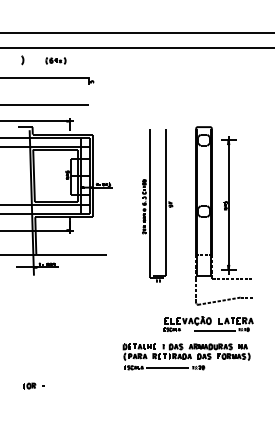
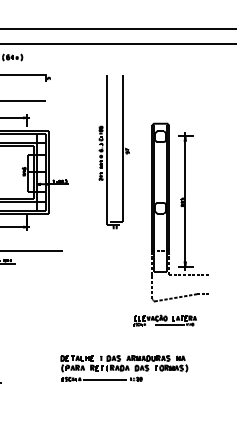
part: (150, 205) -> (107, 152), moved
part: (208, 323) -> (165, 320), size x0.7
part: (186, 356) -> (124, 368), moved

